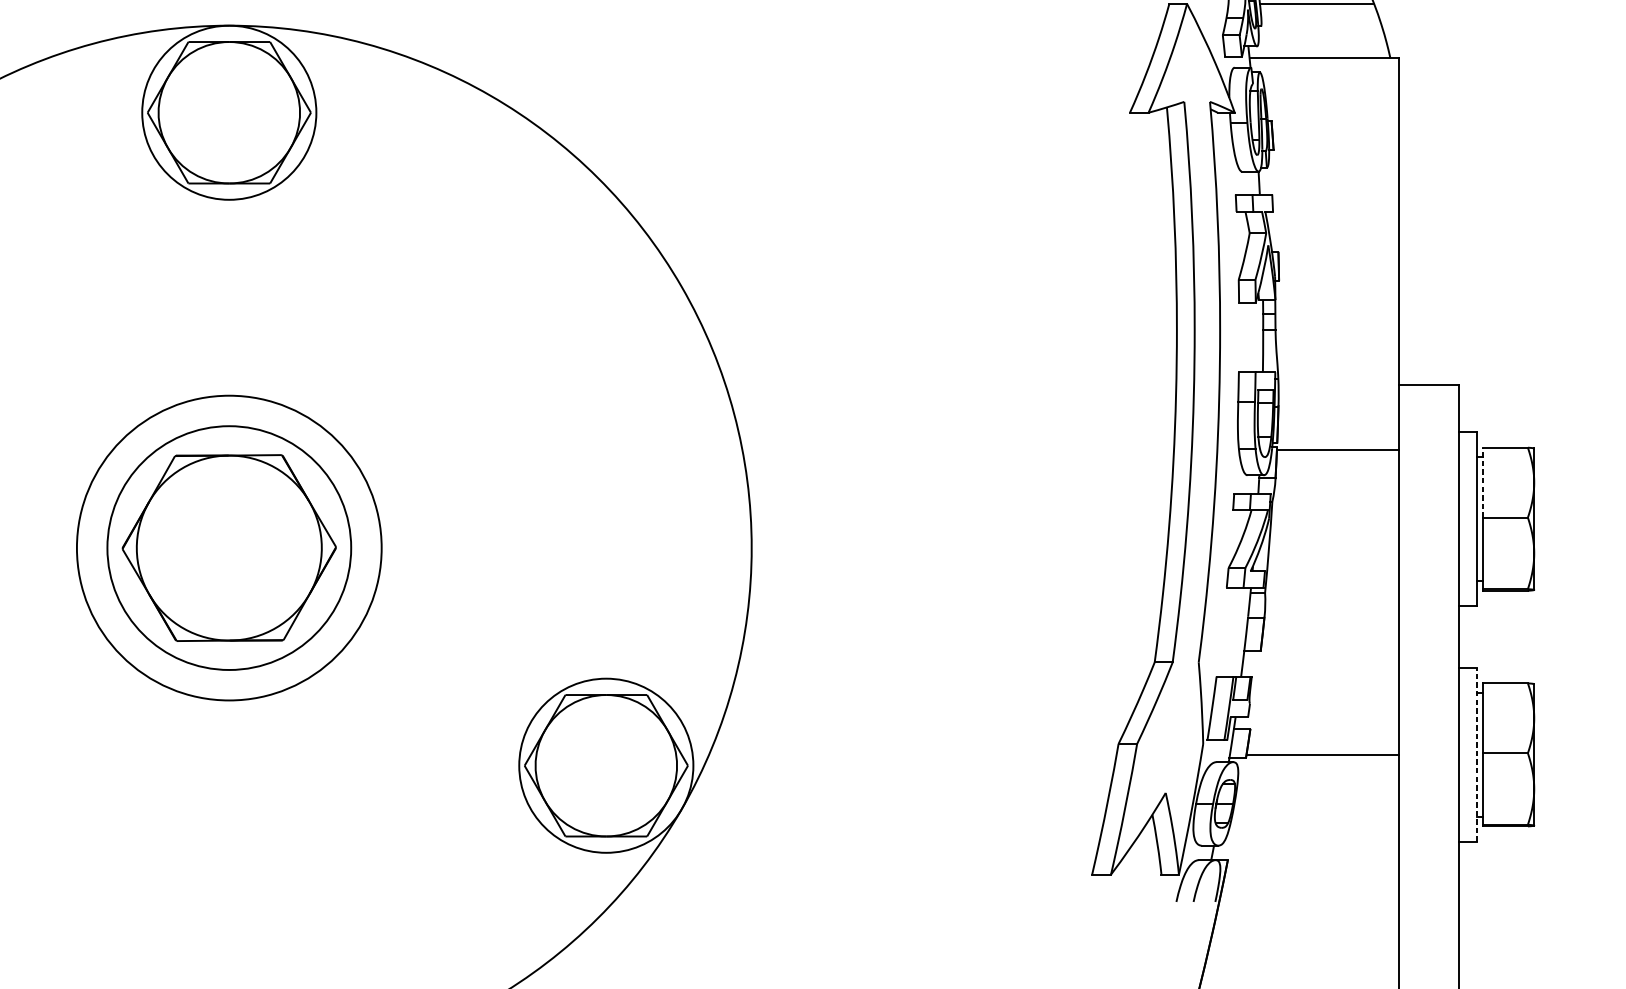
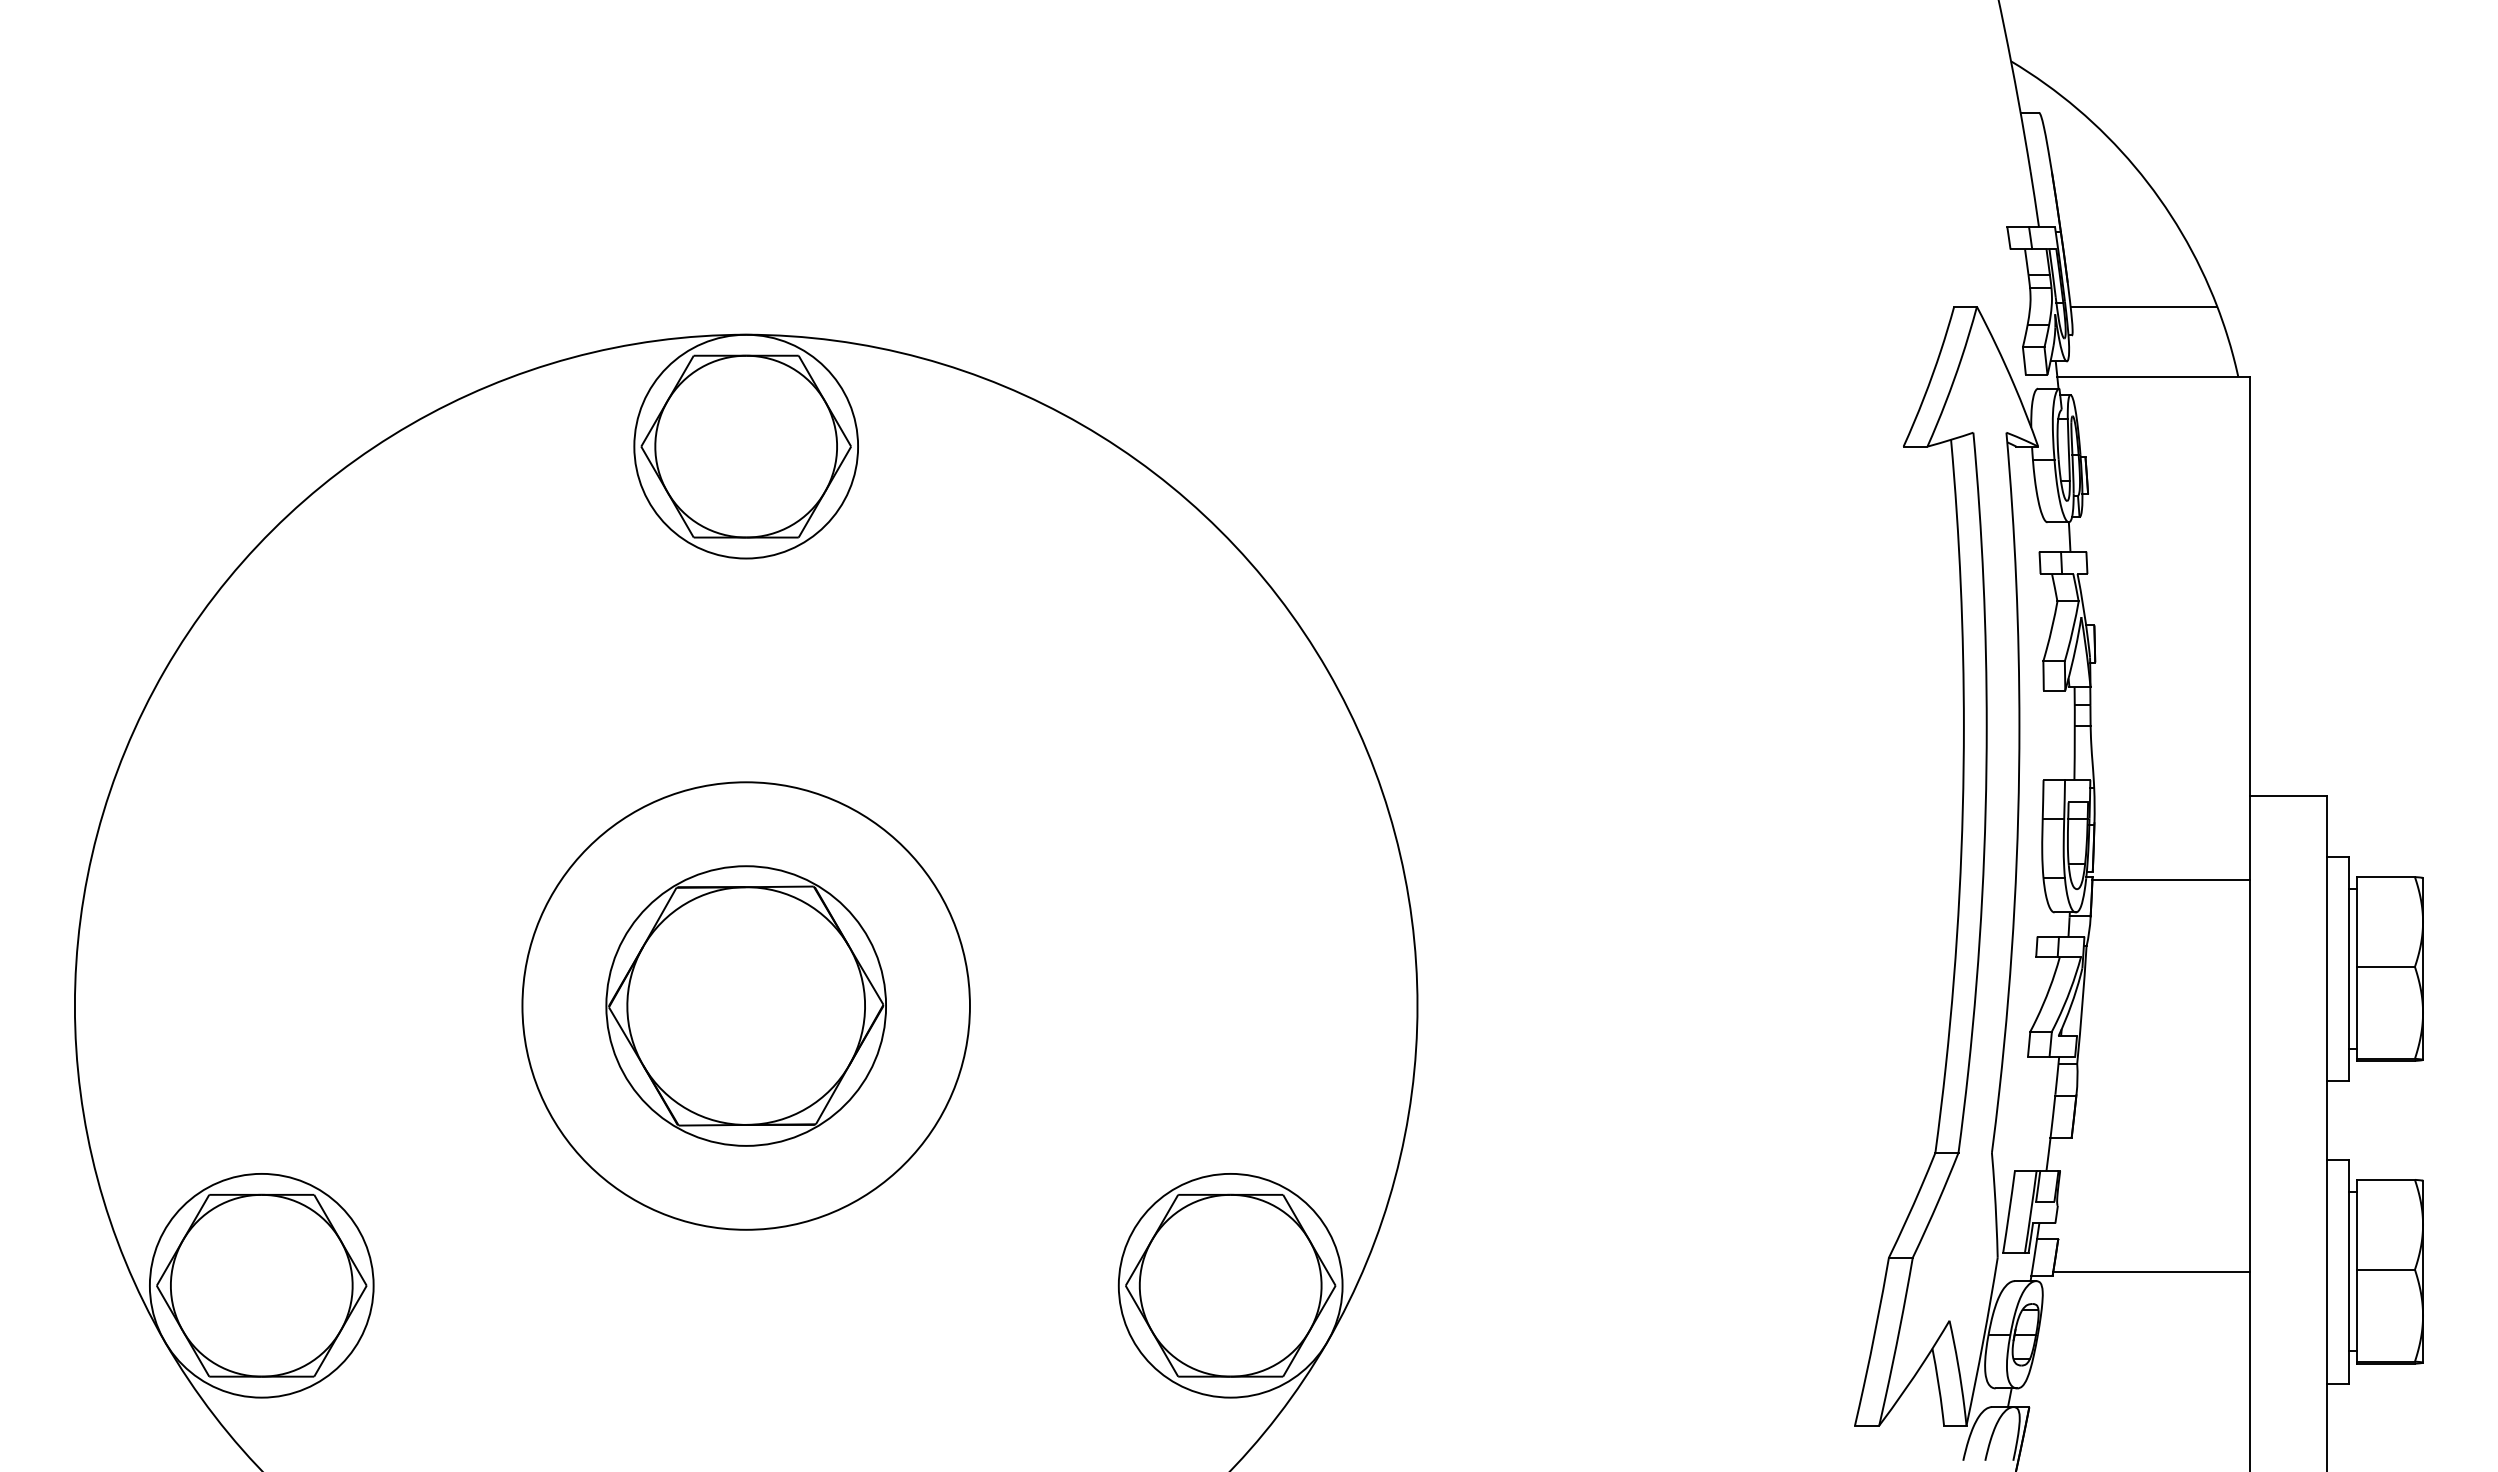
line: (1483, 483) -> (2357, 922), dashed -> solid
circle: (228, 547) -> (745, 1005), size x1.43
circle: (229, 547) -> (746, 1005), size x0.71
line: (1476, 754) -> (2348, 1271), dashed -> solid

